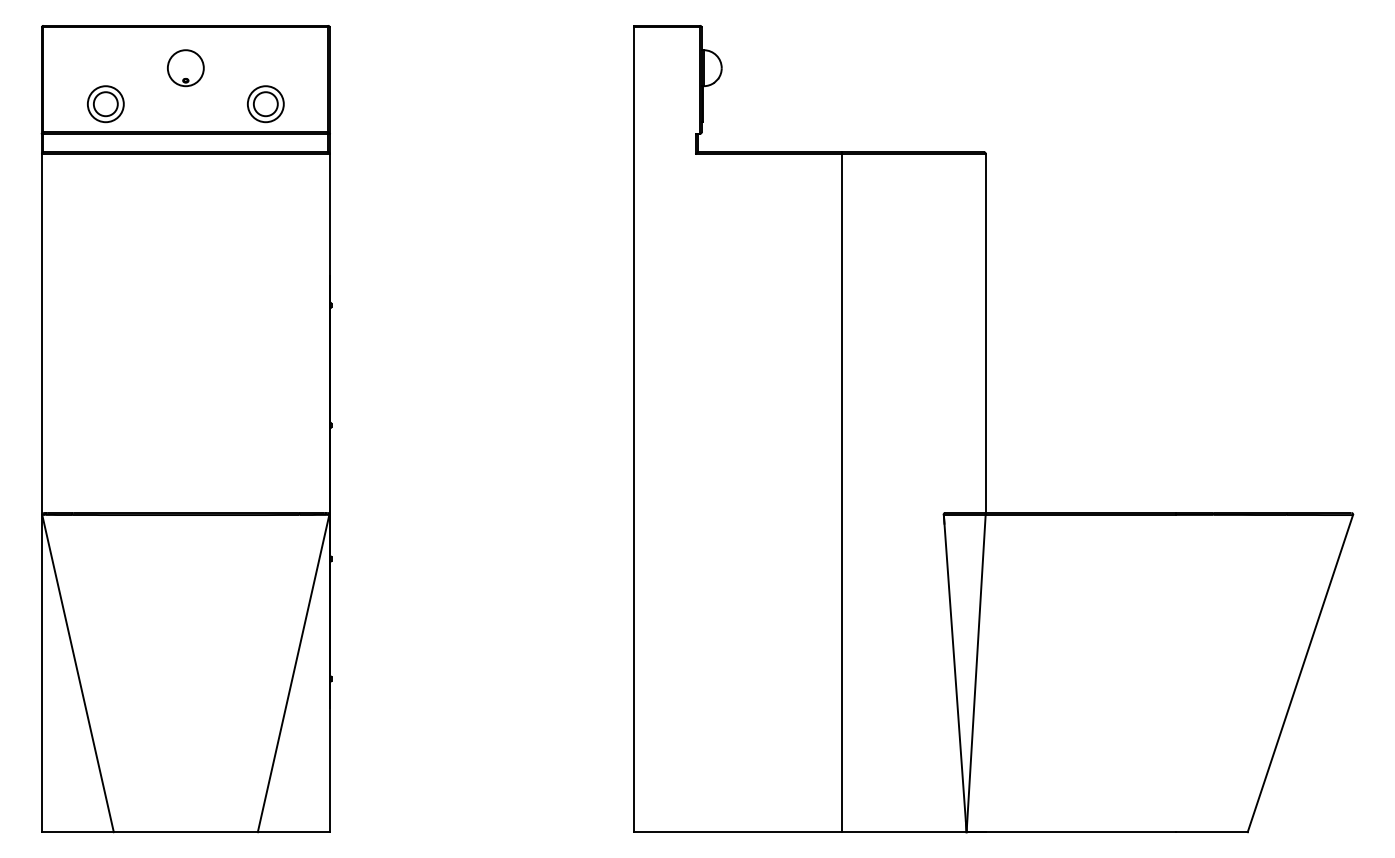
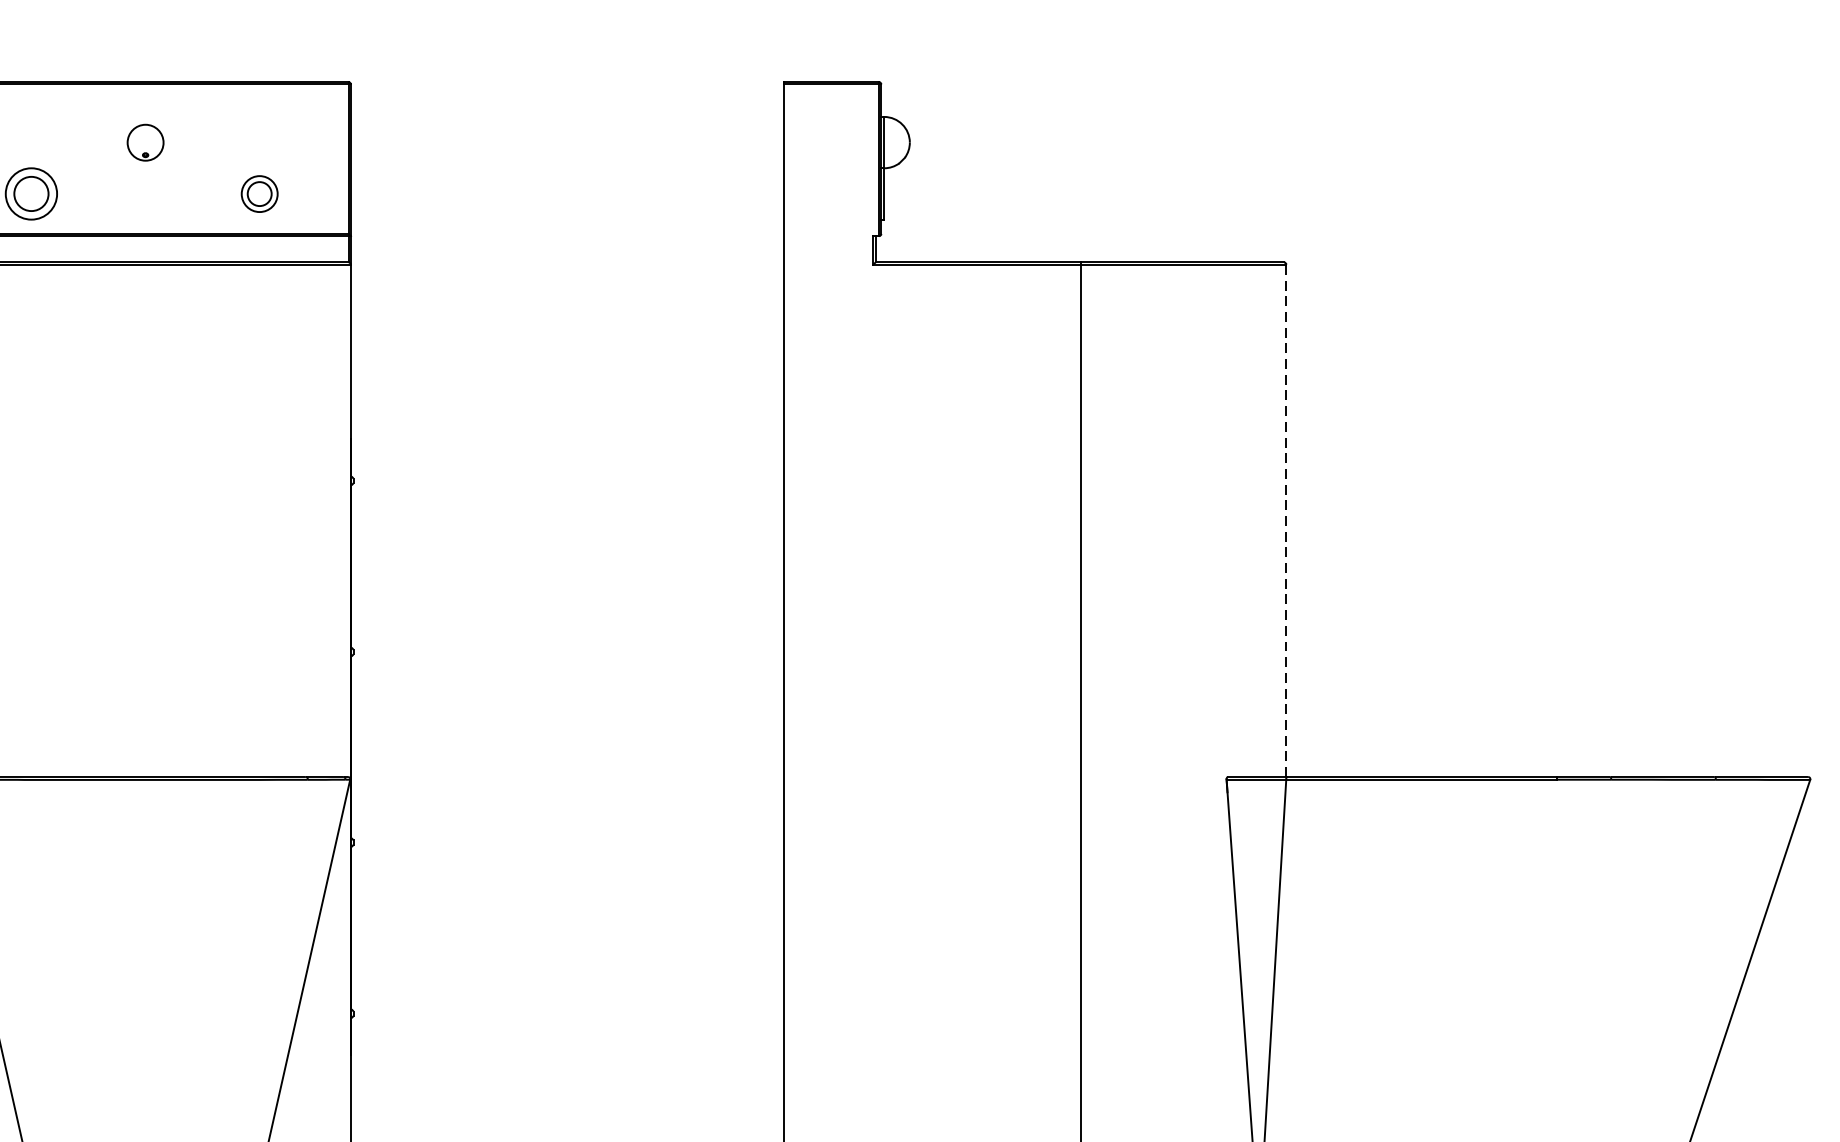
part: (185, 68) -> (145, 143), size x0.7
part: (265, 104) -> (259, 194), size x0.7
line: (985, 333) -> (1286, 520), solid -> dashed

